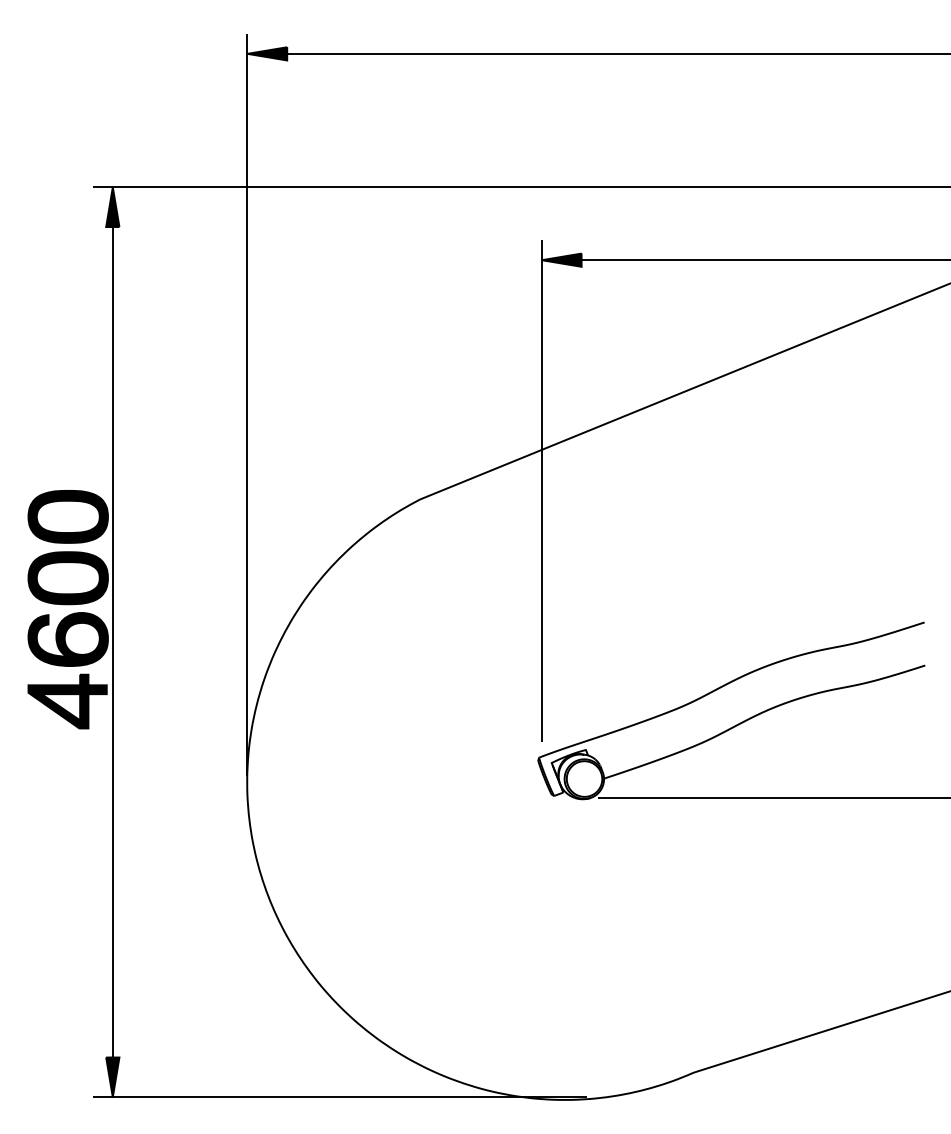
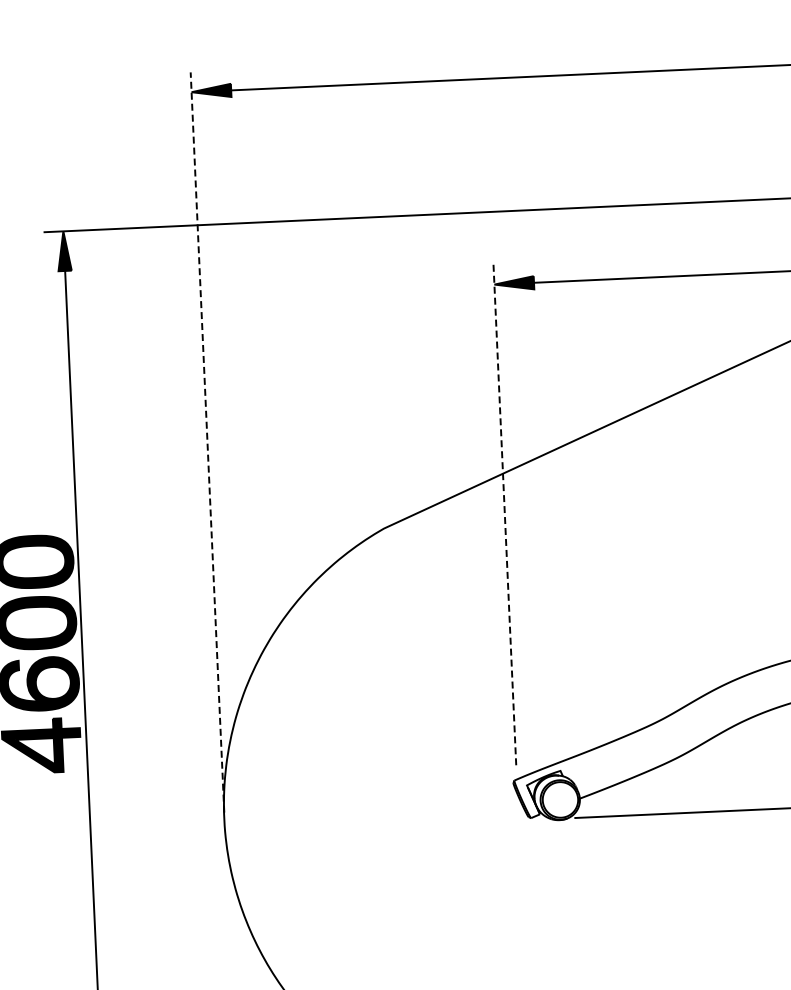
line: (247, 404) -> (207, 441), solid -> dashed
line: (541, 490) -> (504, 514), solid -> dashed

